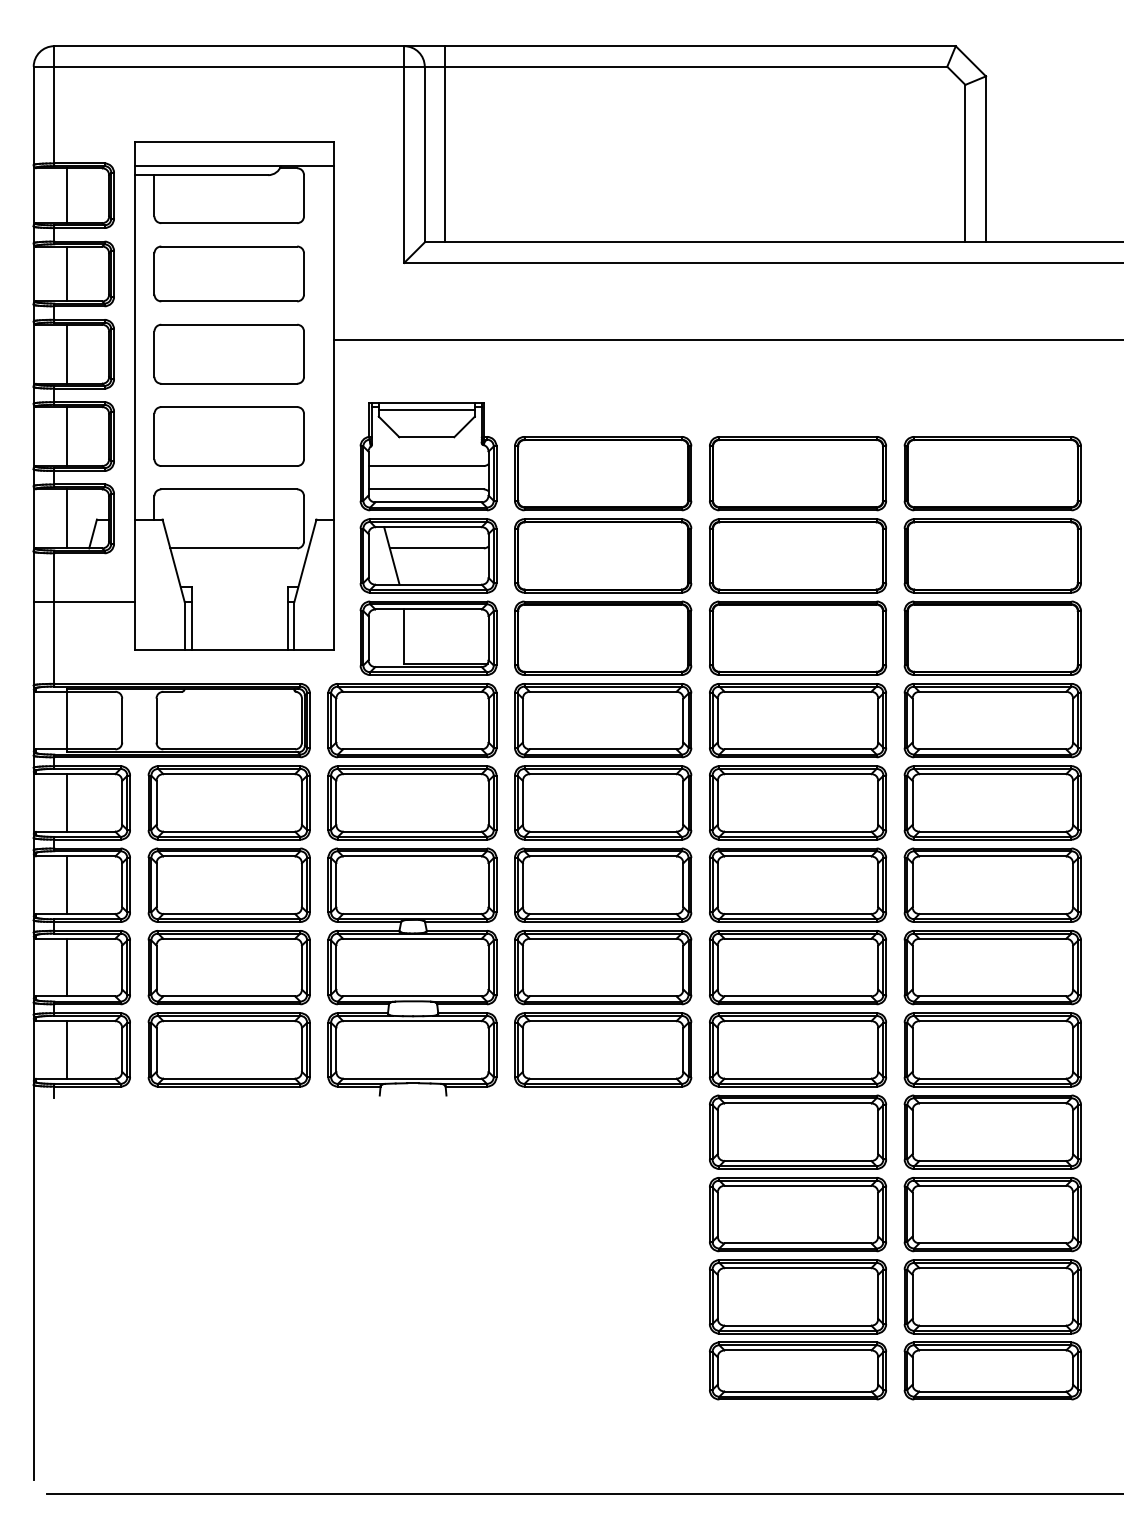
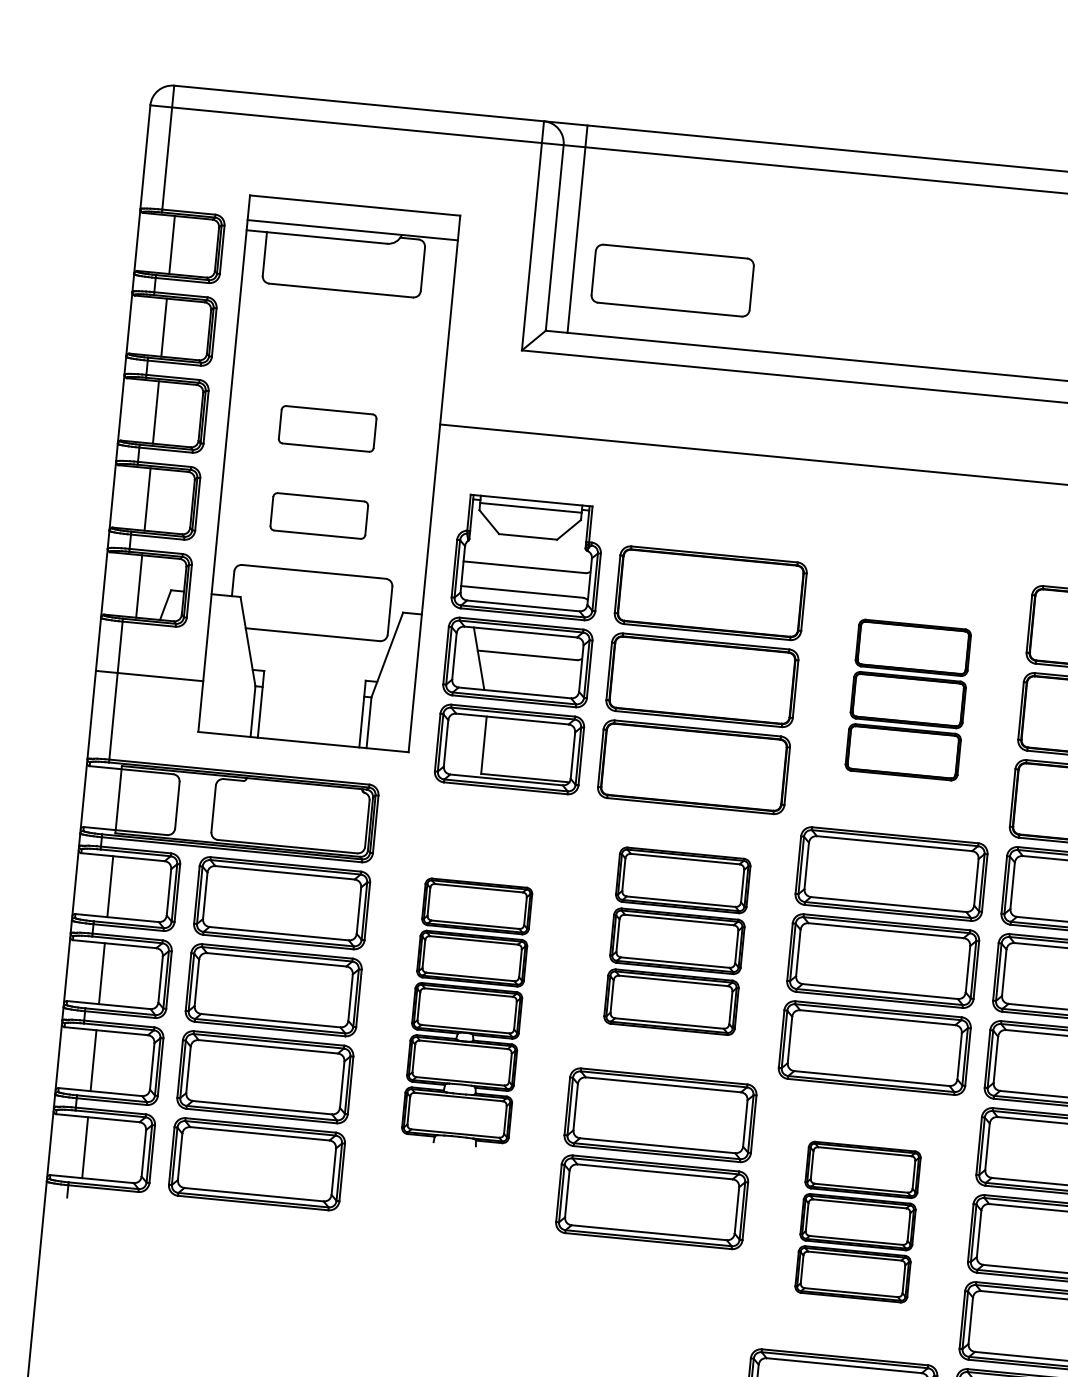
part: (228, 273) -> (671, 280), moved
part: (228, 353) -> (327, 428), size x0.6
part: (228, 436) -> (318, 515), size x0.6
part: (797, 555) -> (907, 699), size x0.6
part: (603, 802) -> (677, 940), size x0.7
part: (412, 889) -> (466, 1013), size x0.6
part: (797, 1049) -> (857, 1221), size x0.6

